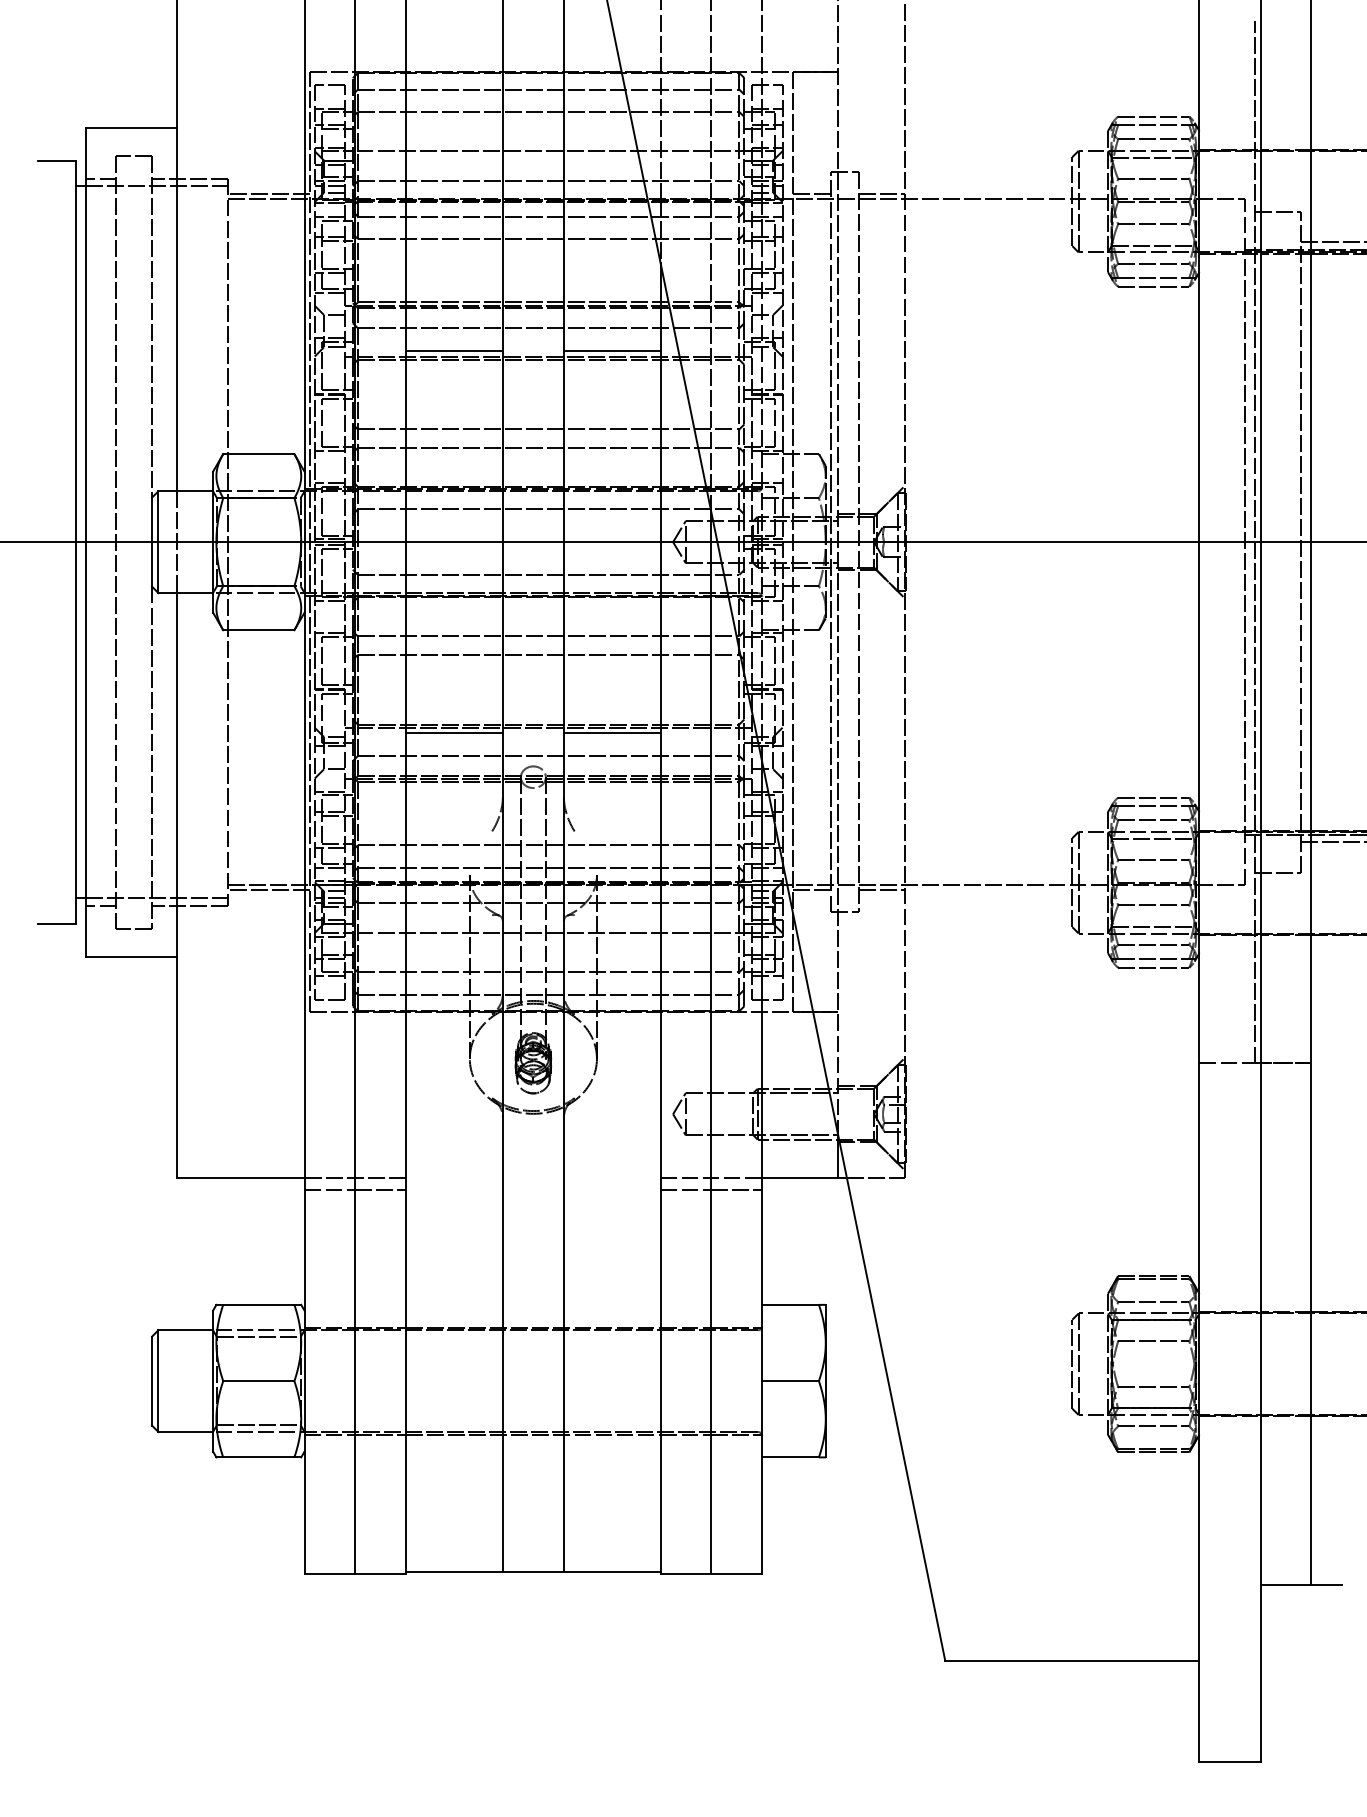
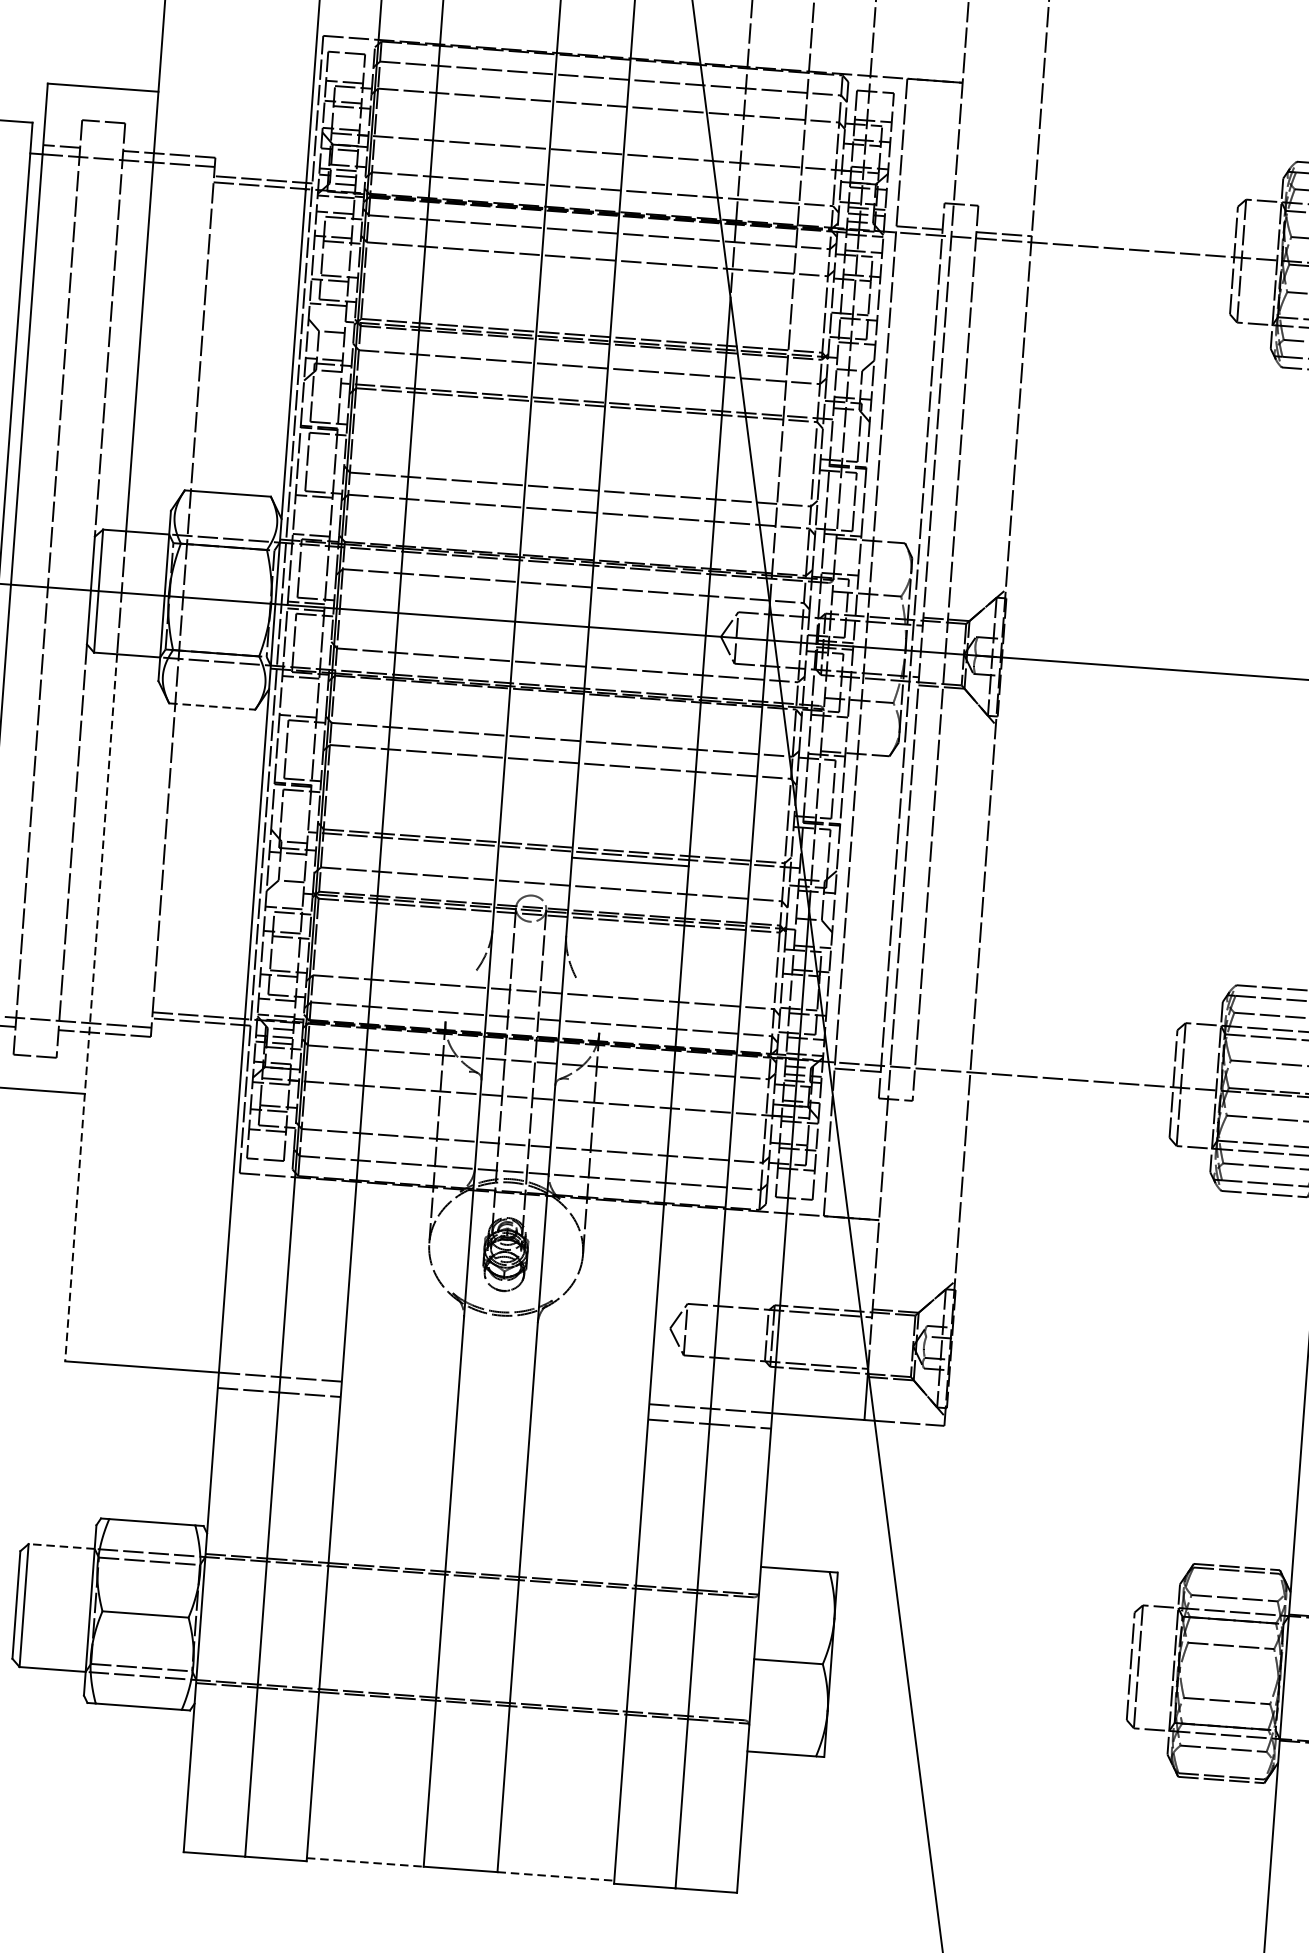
line: (454, 351) -> (473, 386), removed
line: (611, 351) -> (663, 400), removed
line: (258, 630) -> (211, 706), solid -> dashed
line: (454, 732) -> (439, 847), removed
line: (177, 885) -> (91, 1007), solid -> dashed
line: (881, 890) -> (942, 1076), removed
line: (185, 1330) -> (61, 1546), solid -> dashed
line: (455, 1571) -> (366, 1862), solid -> dashed
line: (612, 1571) -> (556, 1876), solid -> dashed

